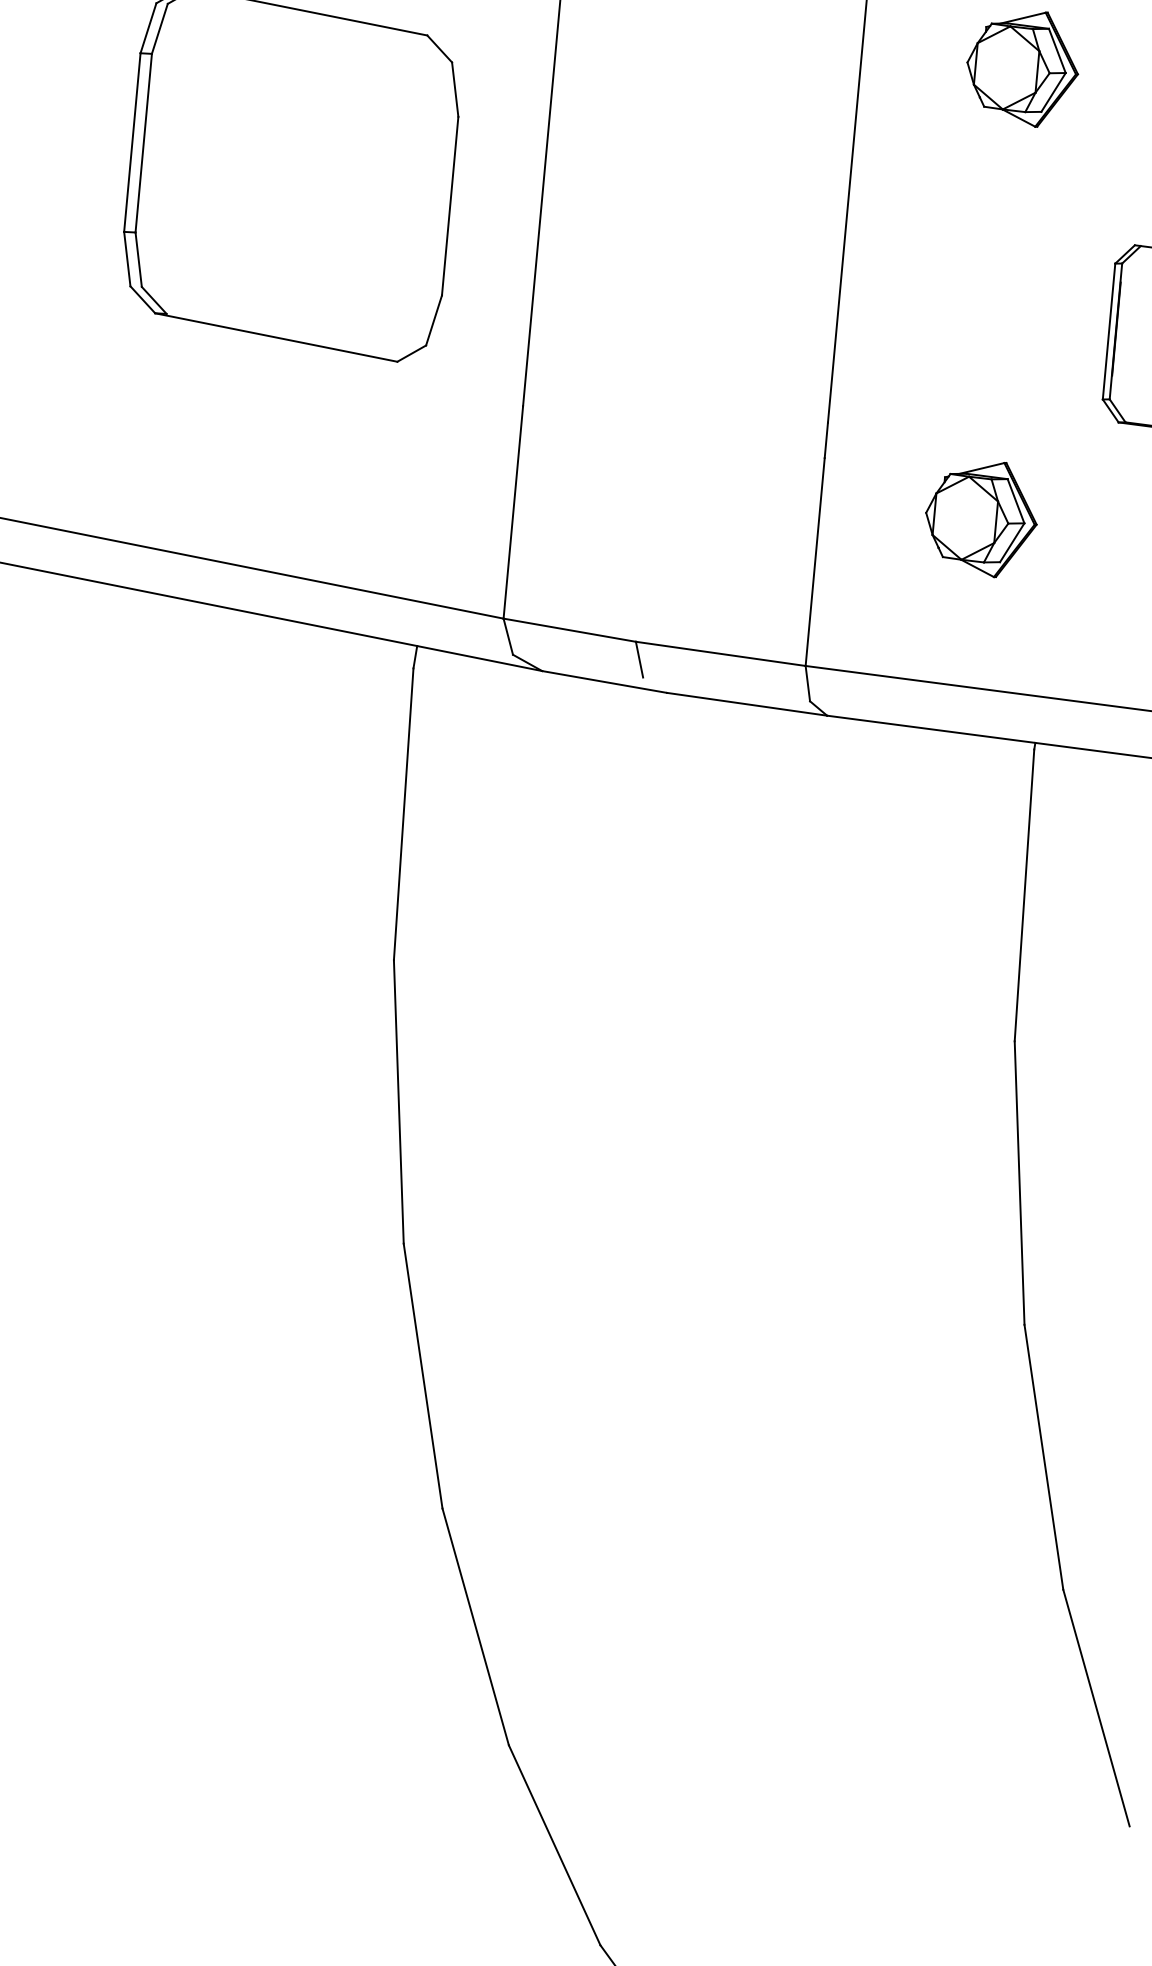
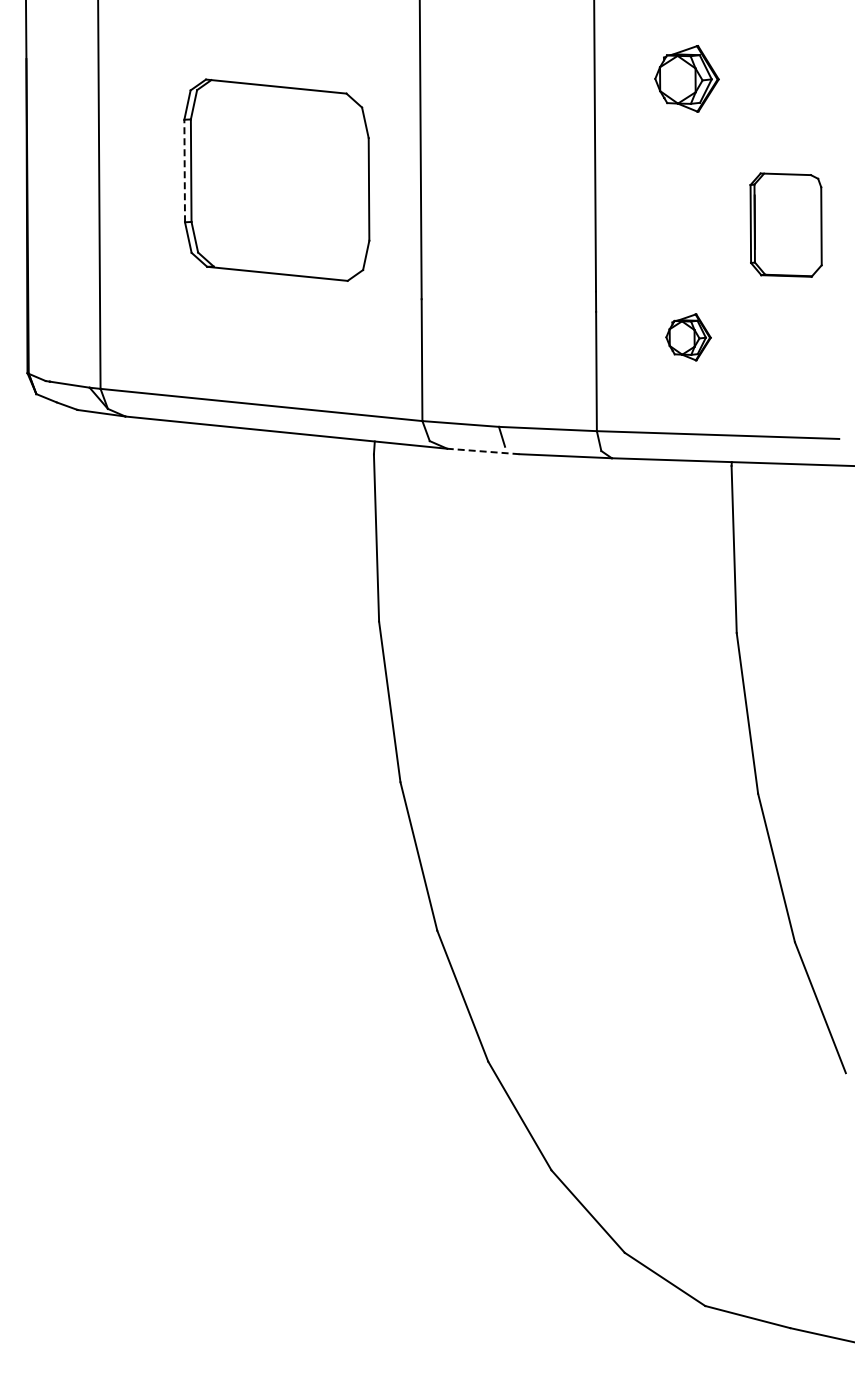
line: (132, 141) -> (184, 170), solid -> dashed
part: (981, 518) -> (688, 337), size x0.7
line: (603, 681) -> (482, 451), solid -> dashed

